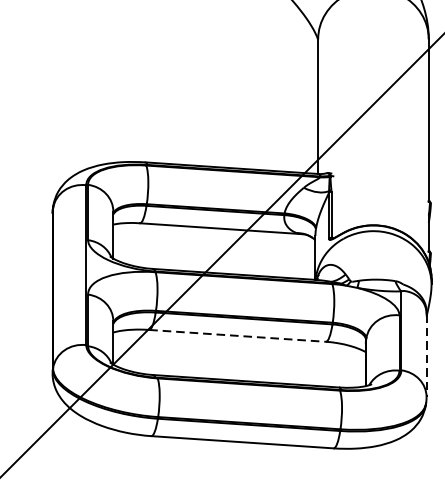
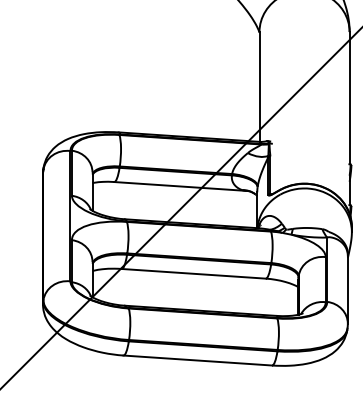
line: (238, 335) -> (194, 273), dashed -> solid
line: (426, 355) -> (347, 289), dashed -> solid

